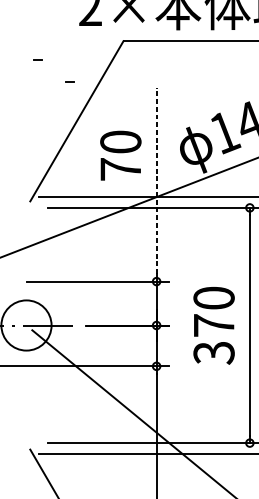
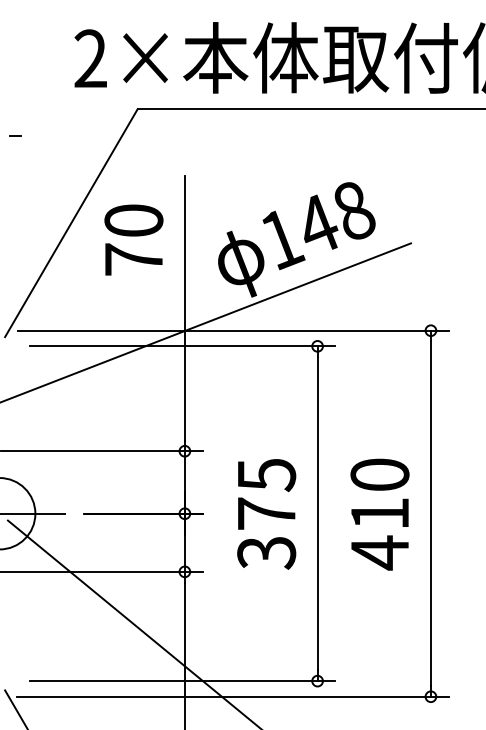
line: (69, 82) -> (61, 167), removed
text: (120, 155) -> (133, 239), moved
line: (156, 180) -> (184, 307), dashed -> solid
text: (213, 298) -> (266, 475), 370 -> 375

